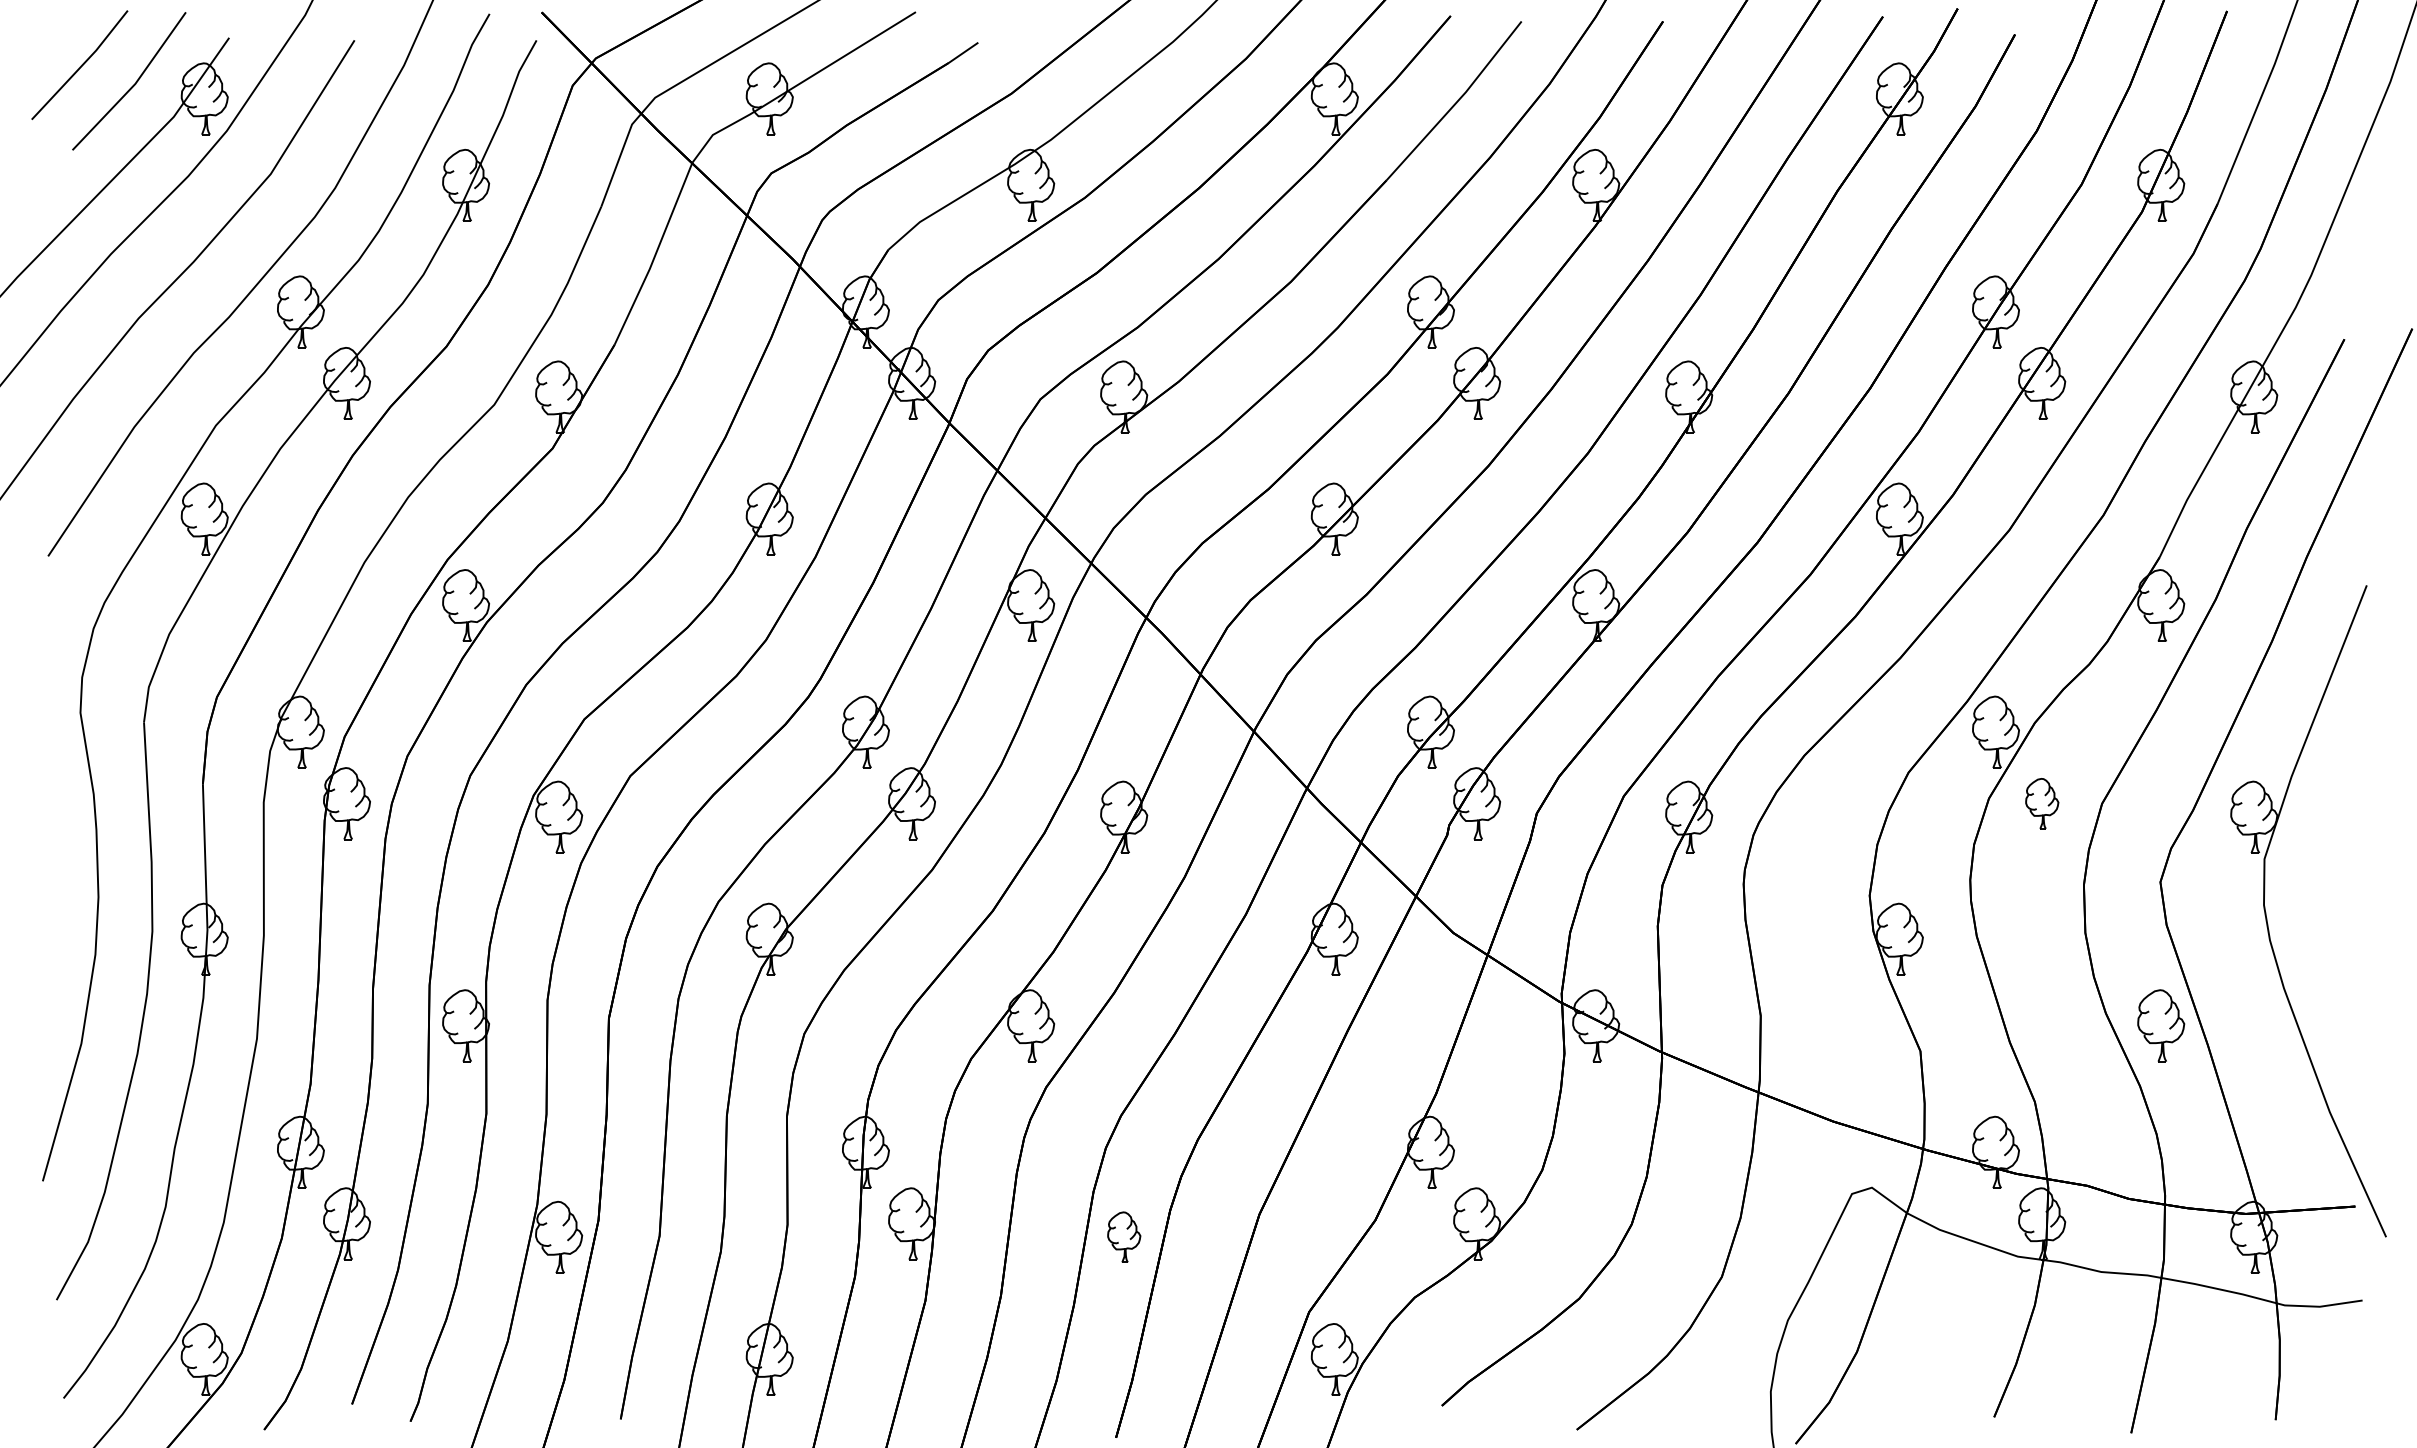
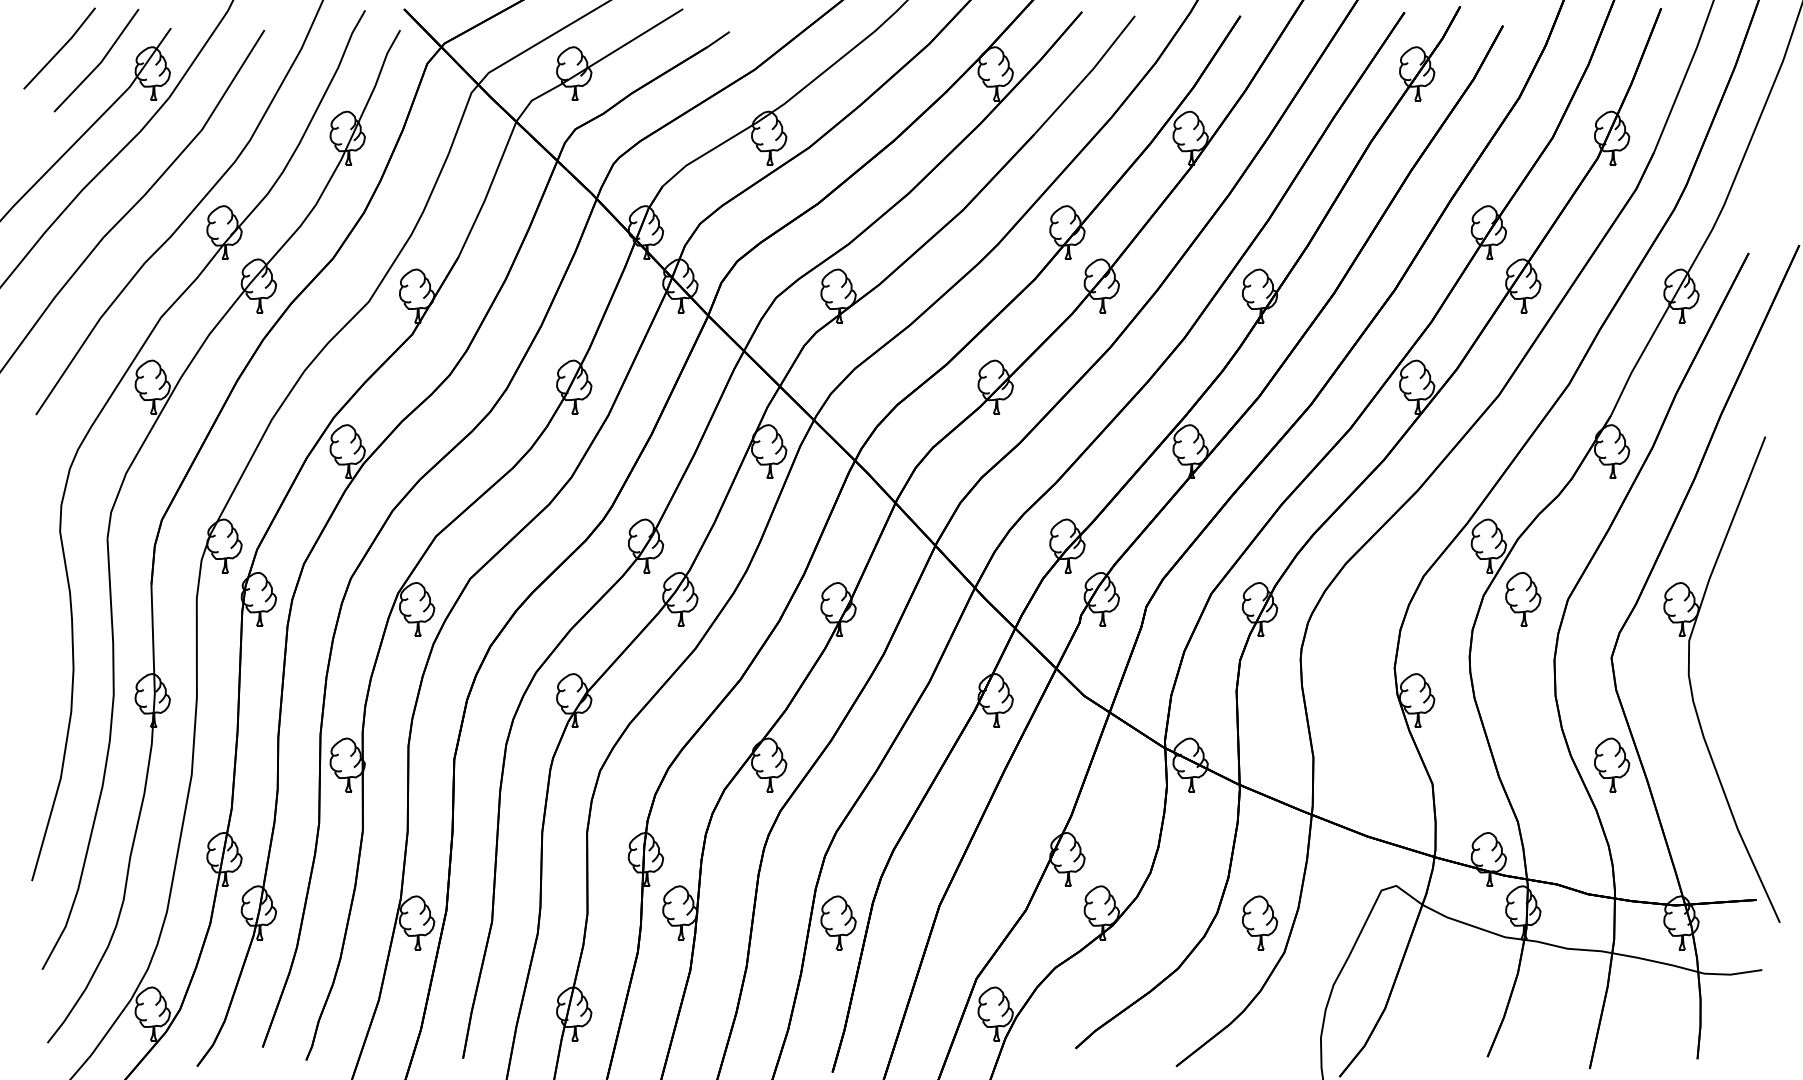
part: (2042, 803) -> (1523, 599), size x1.43
part: (1124, 1236) -> (838, 922), size x1.43
part: (1689, 1236) -> (1260, 922), added

